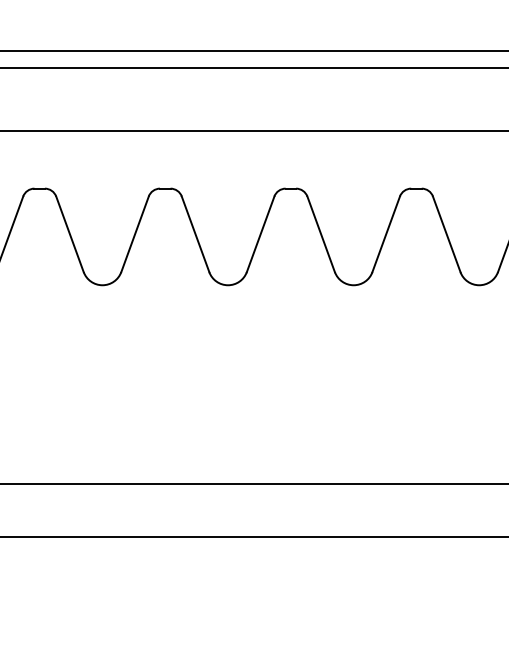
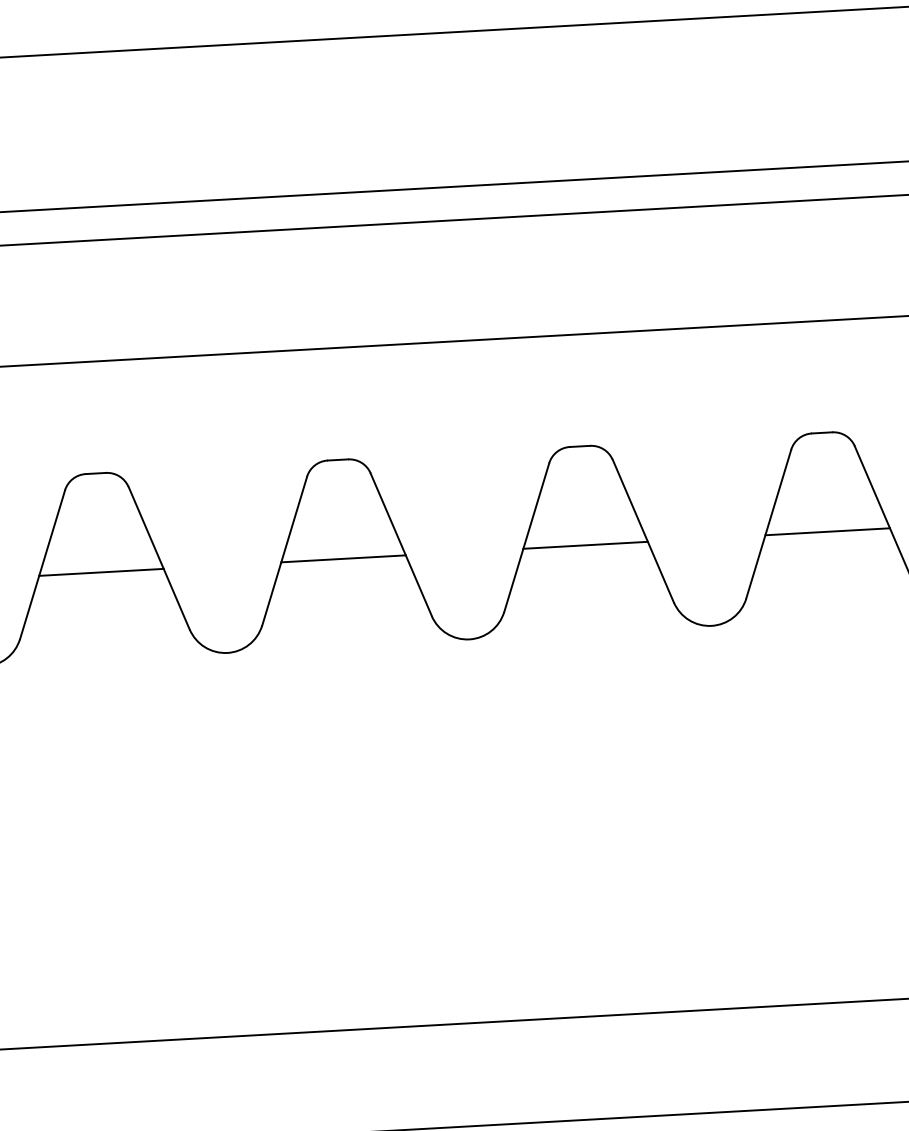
line: (39, 239) -> (101, 571), added
line: (165, 239) -> (343, 557), added
line: (290, 239) -> (584, 544), added
line: (416, 239) -> (827, 530), added

